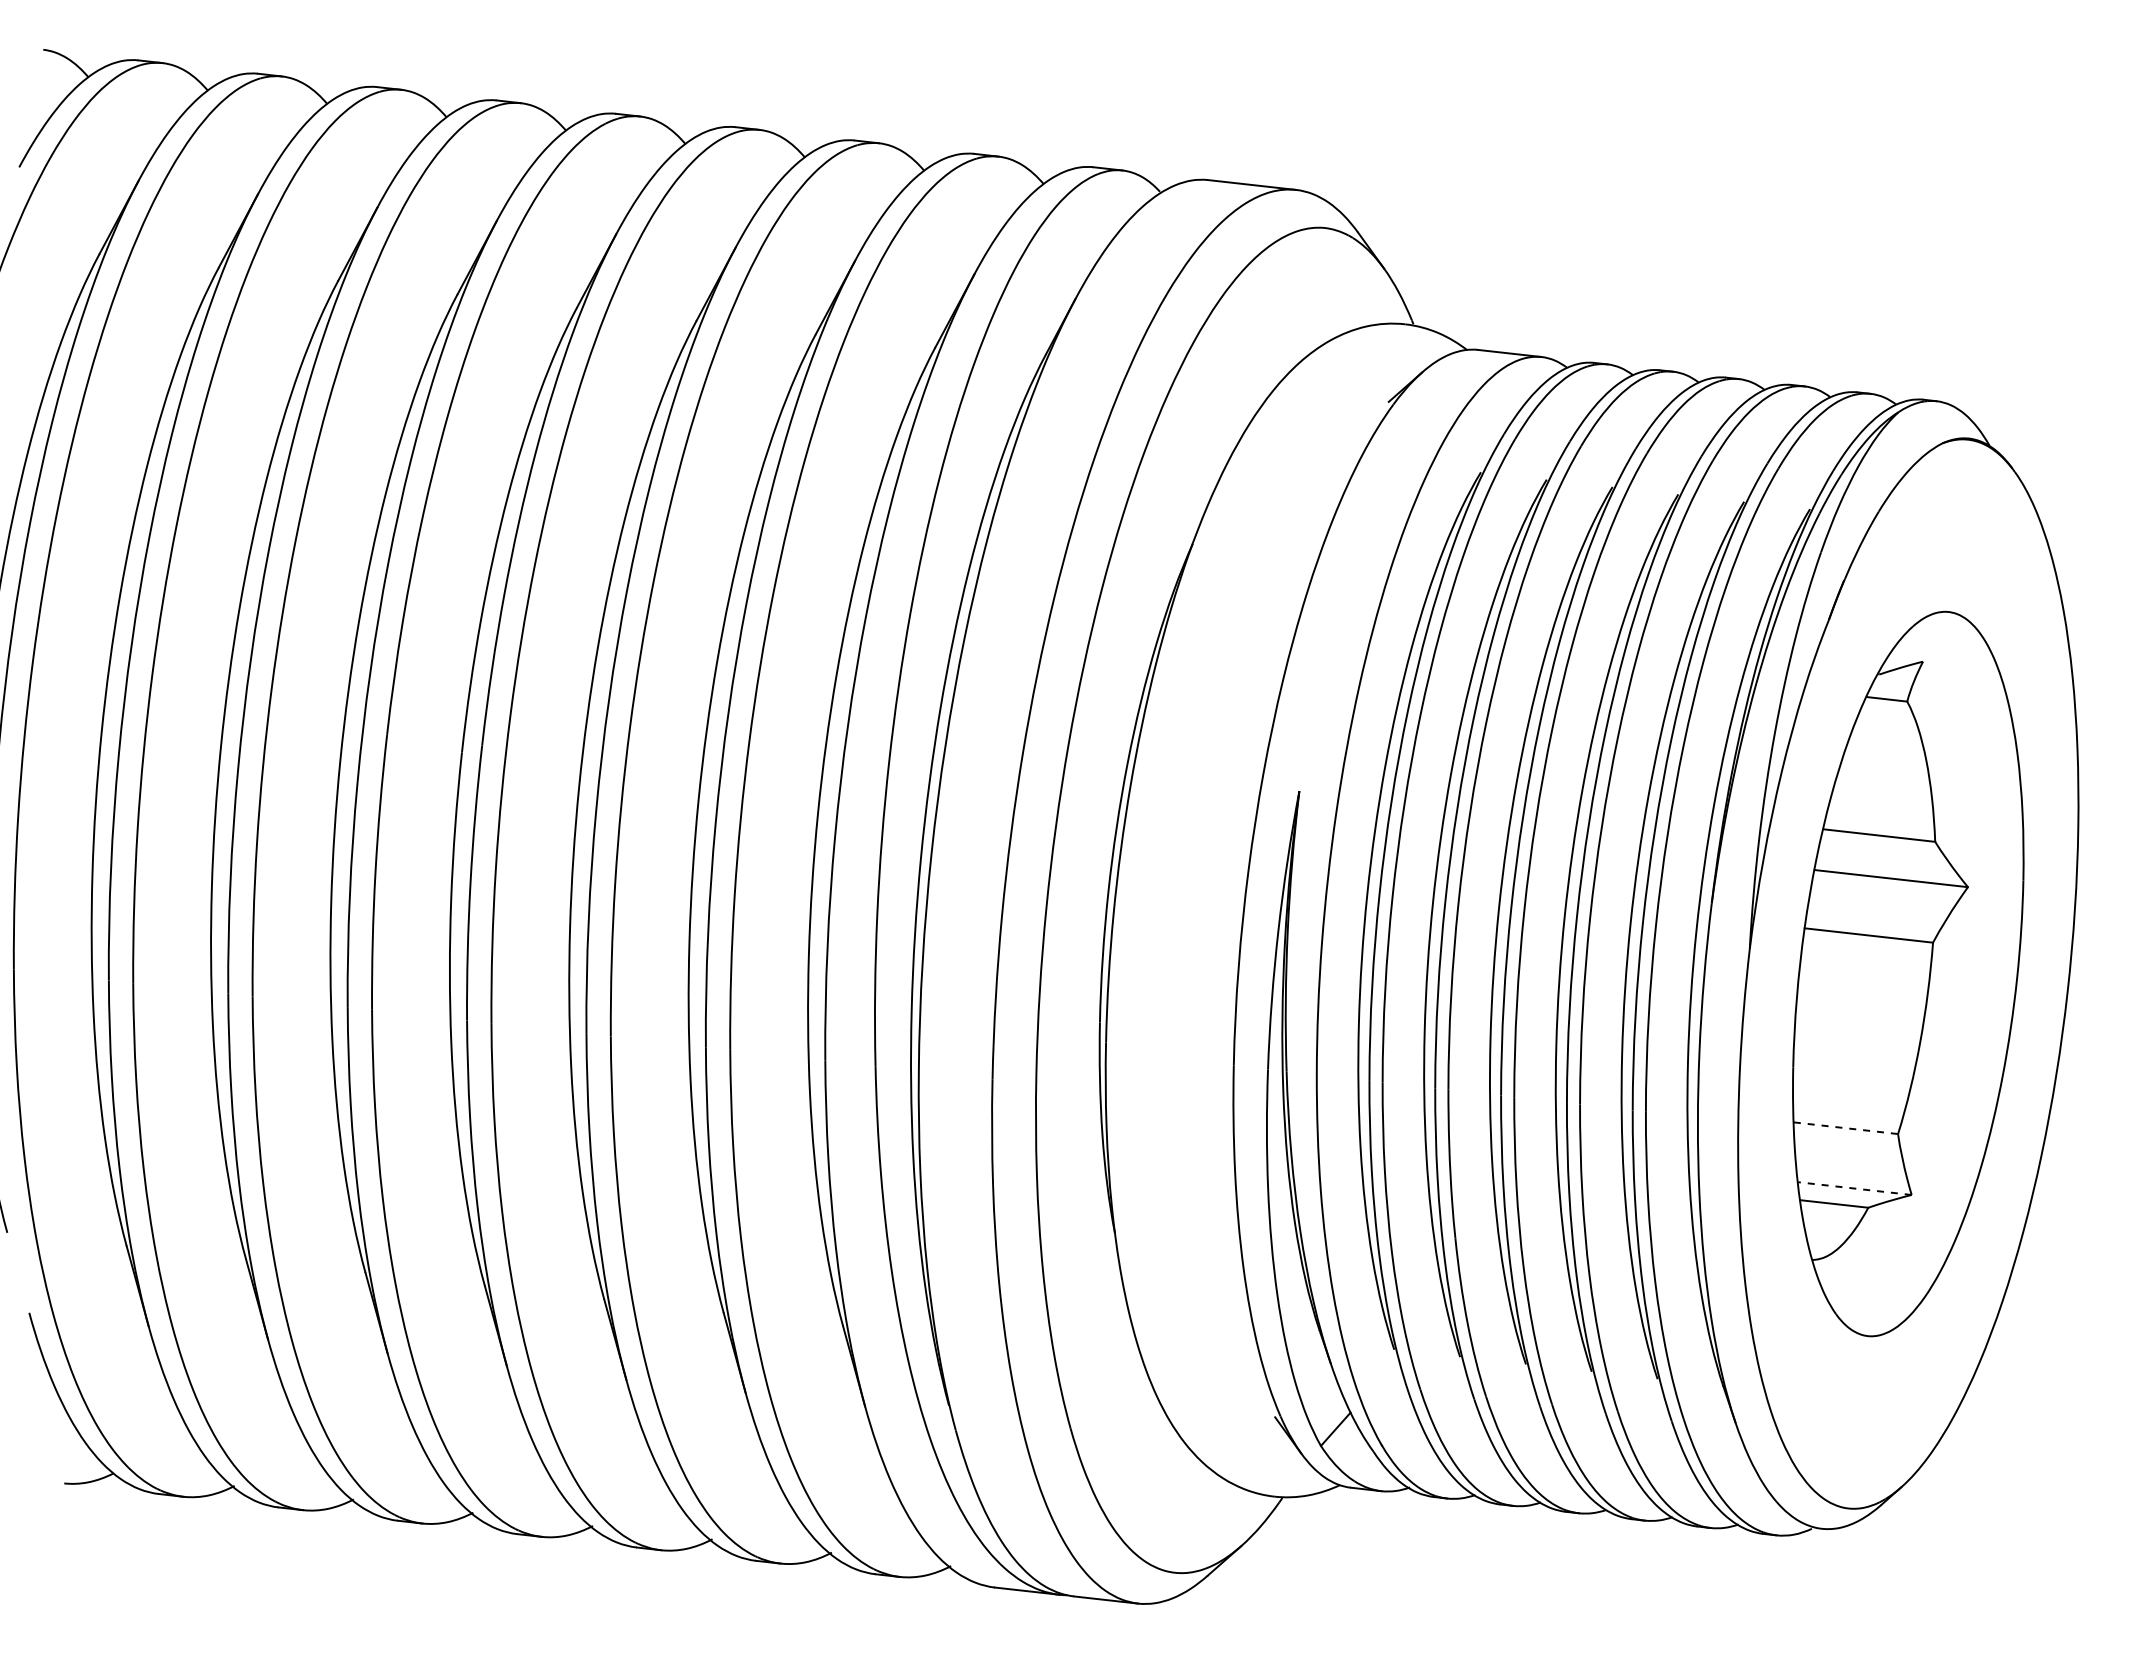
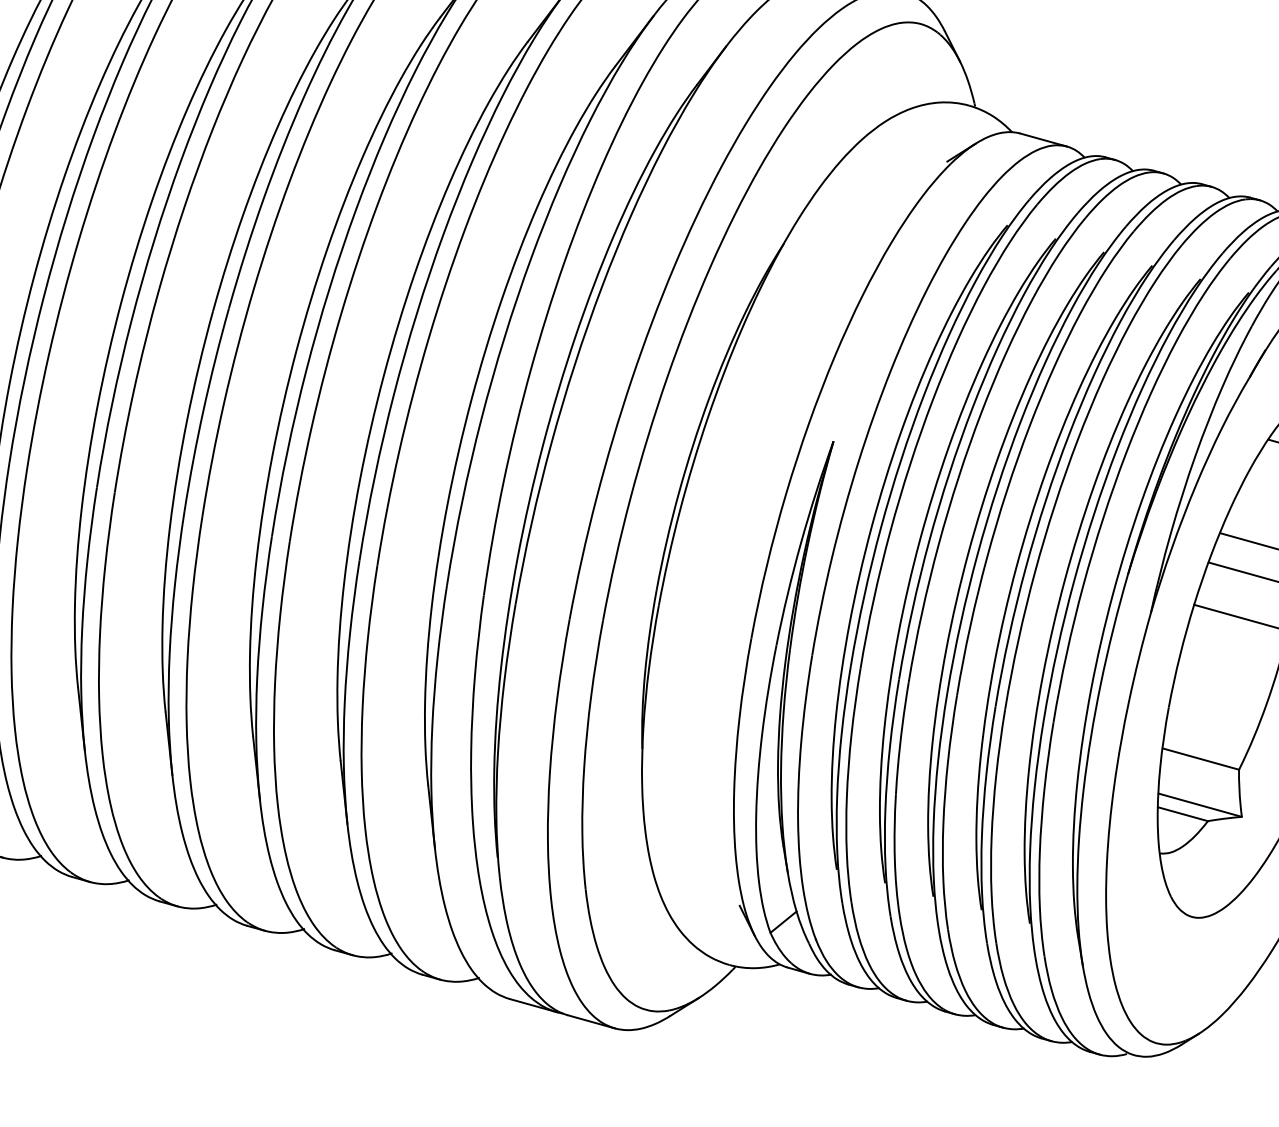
line: (1846, 1128) -> (1201, 759), dashed -> solid
line: (1854, 1188) -> (1199, 805), dashed -> solid

